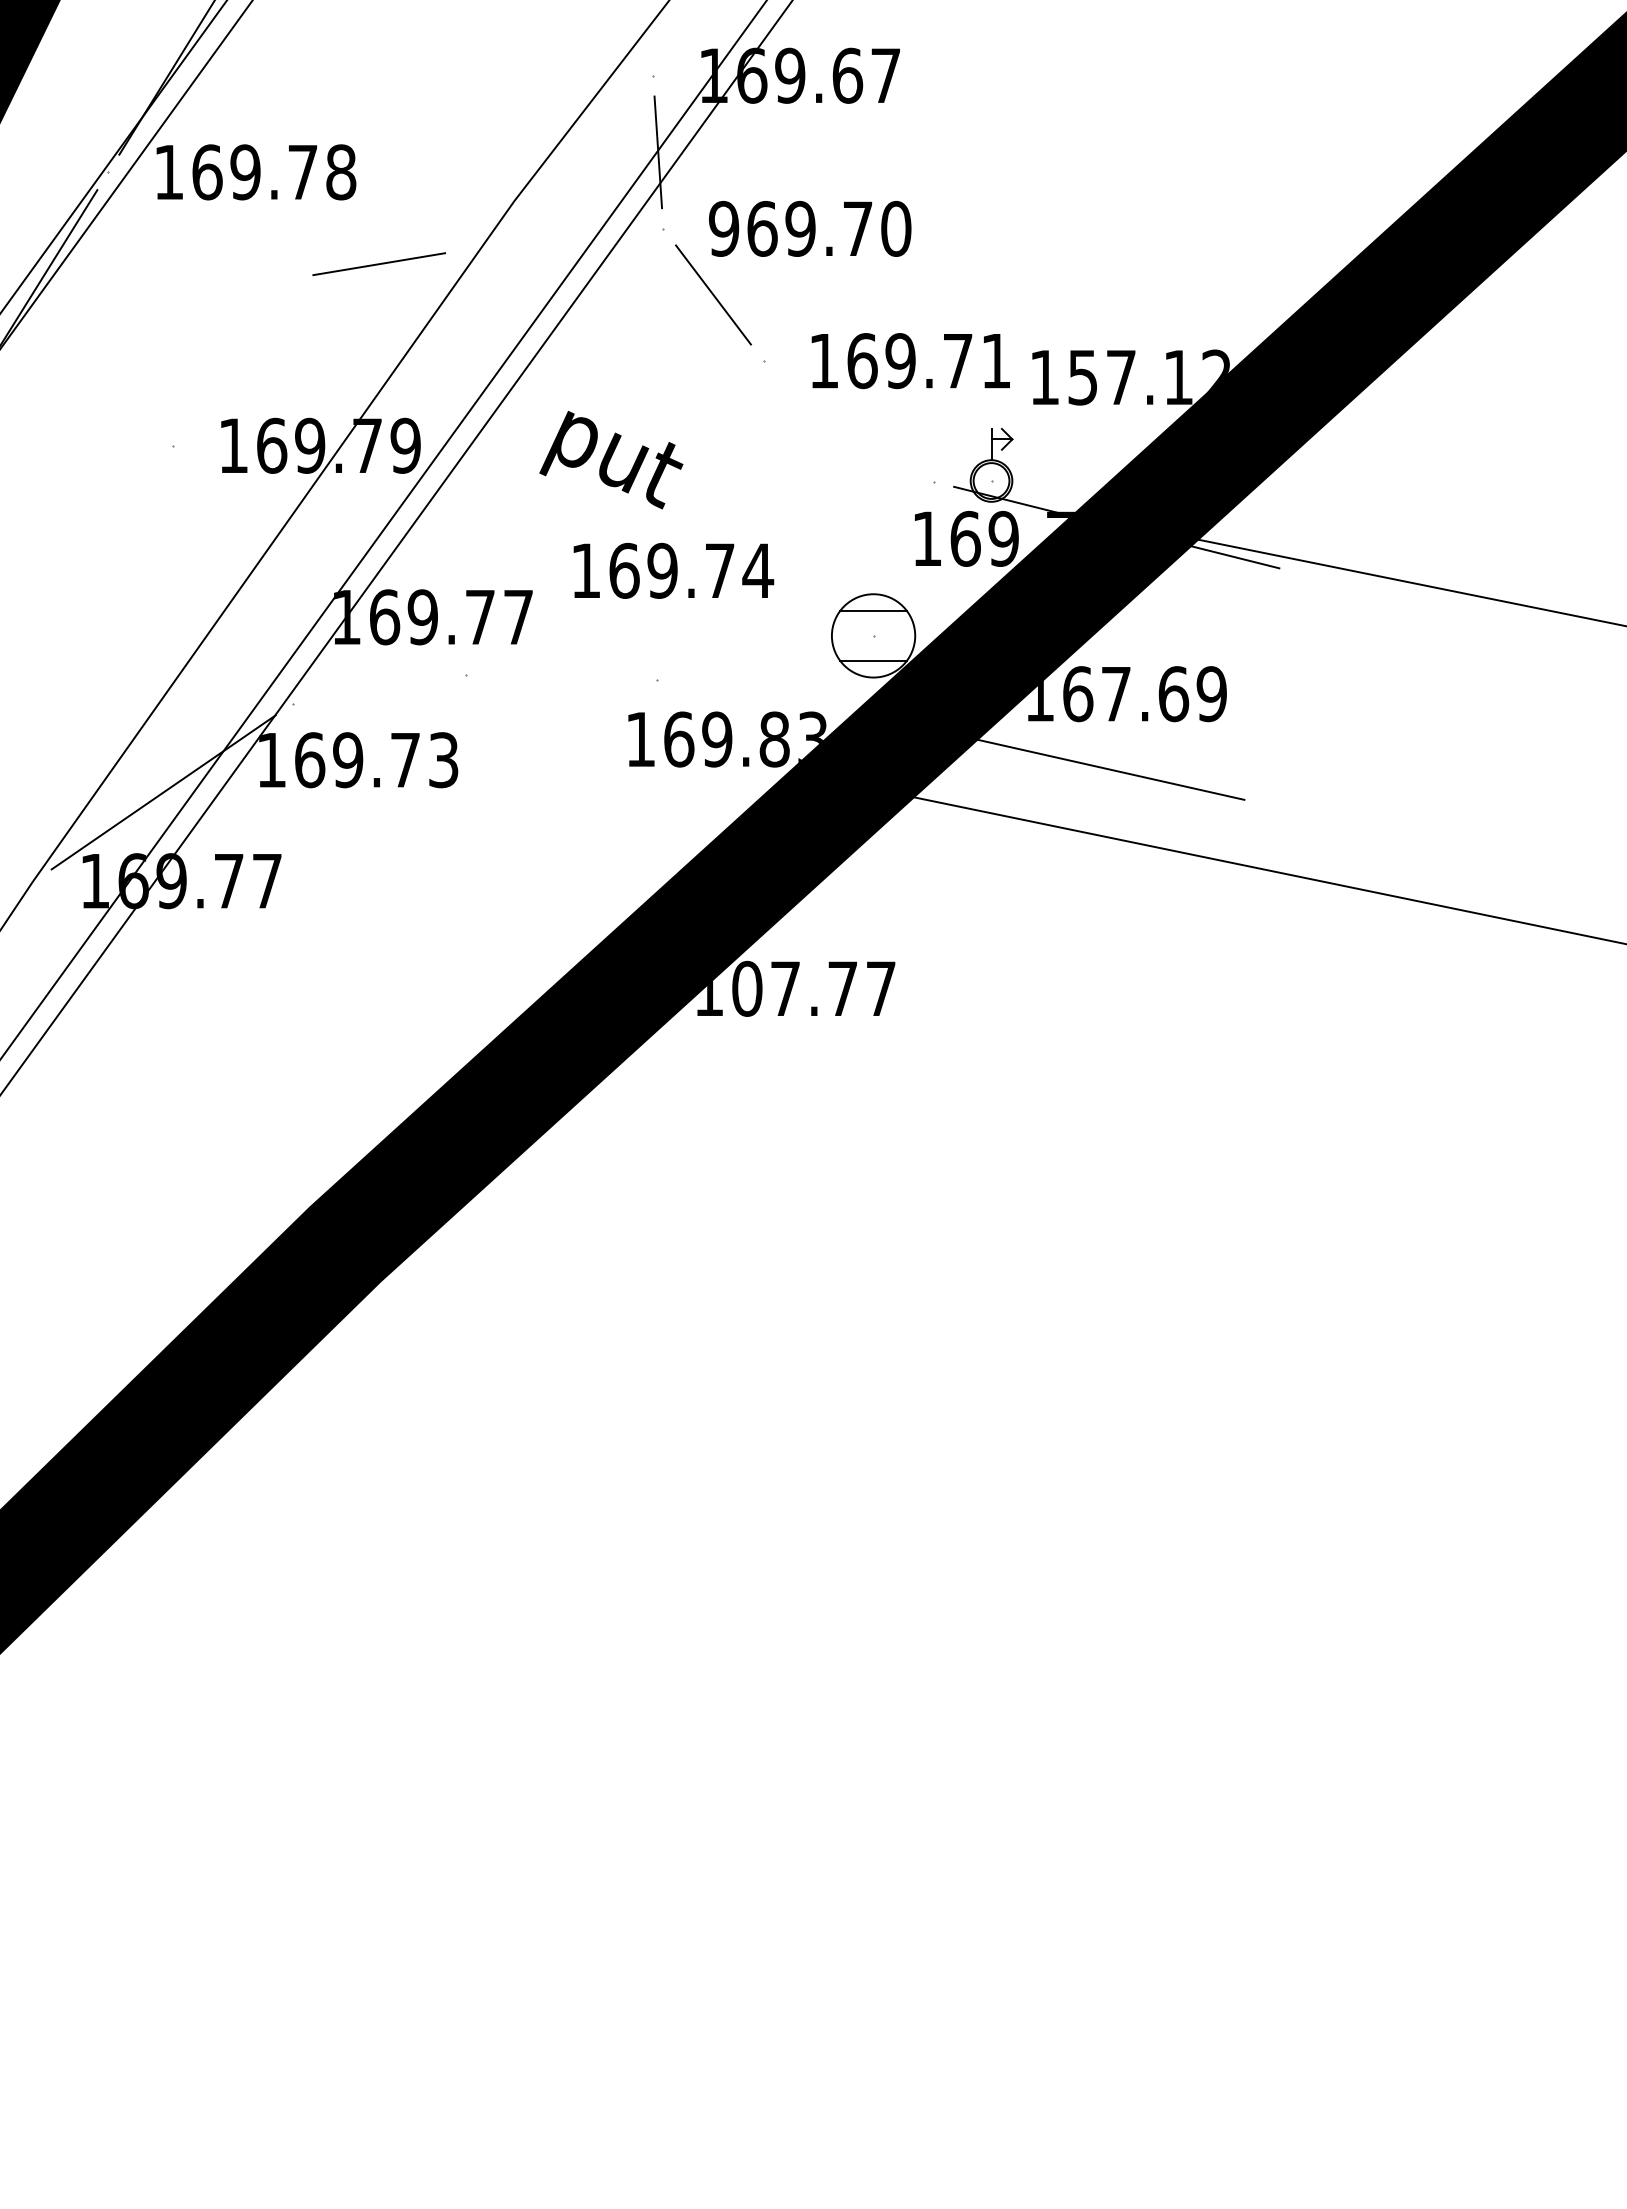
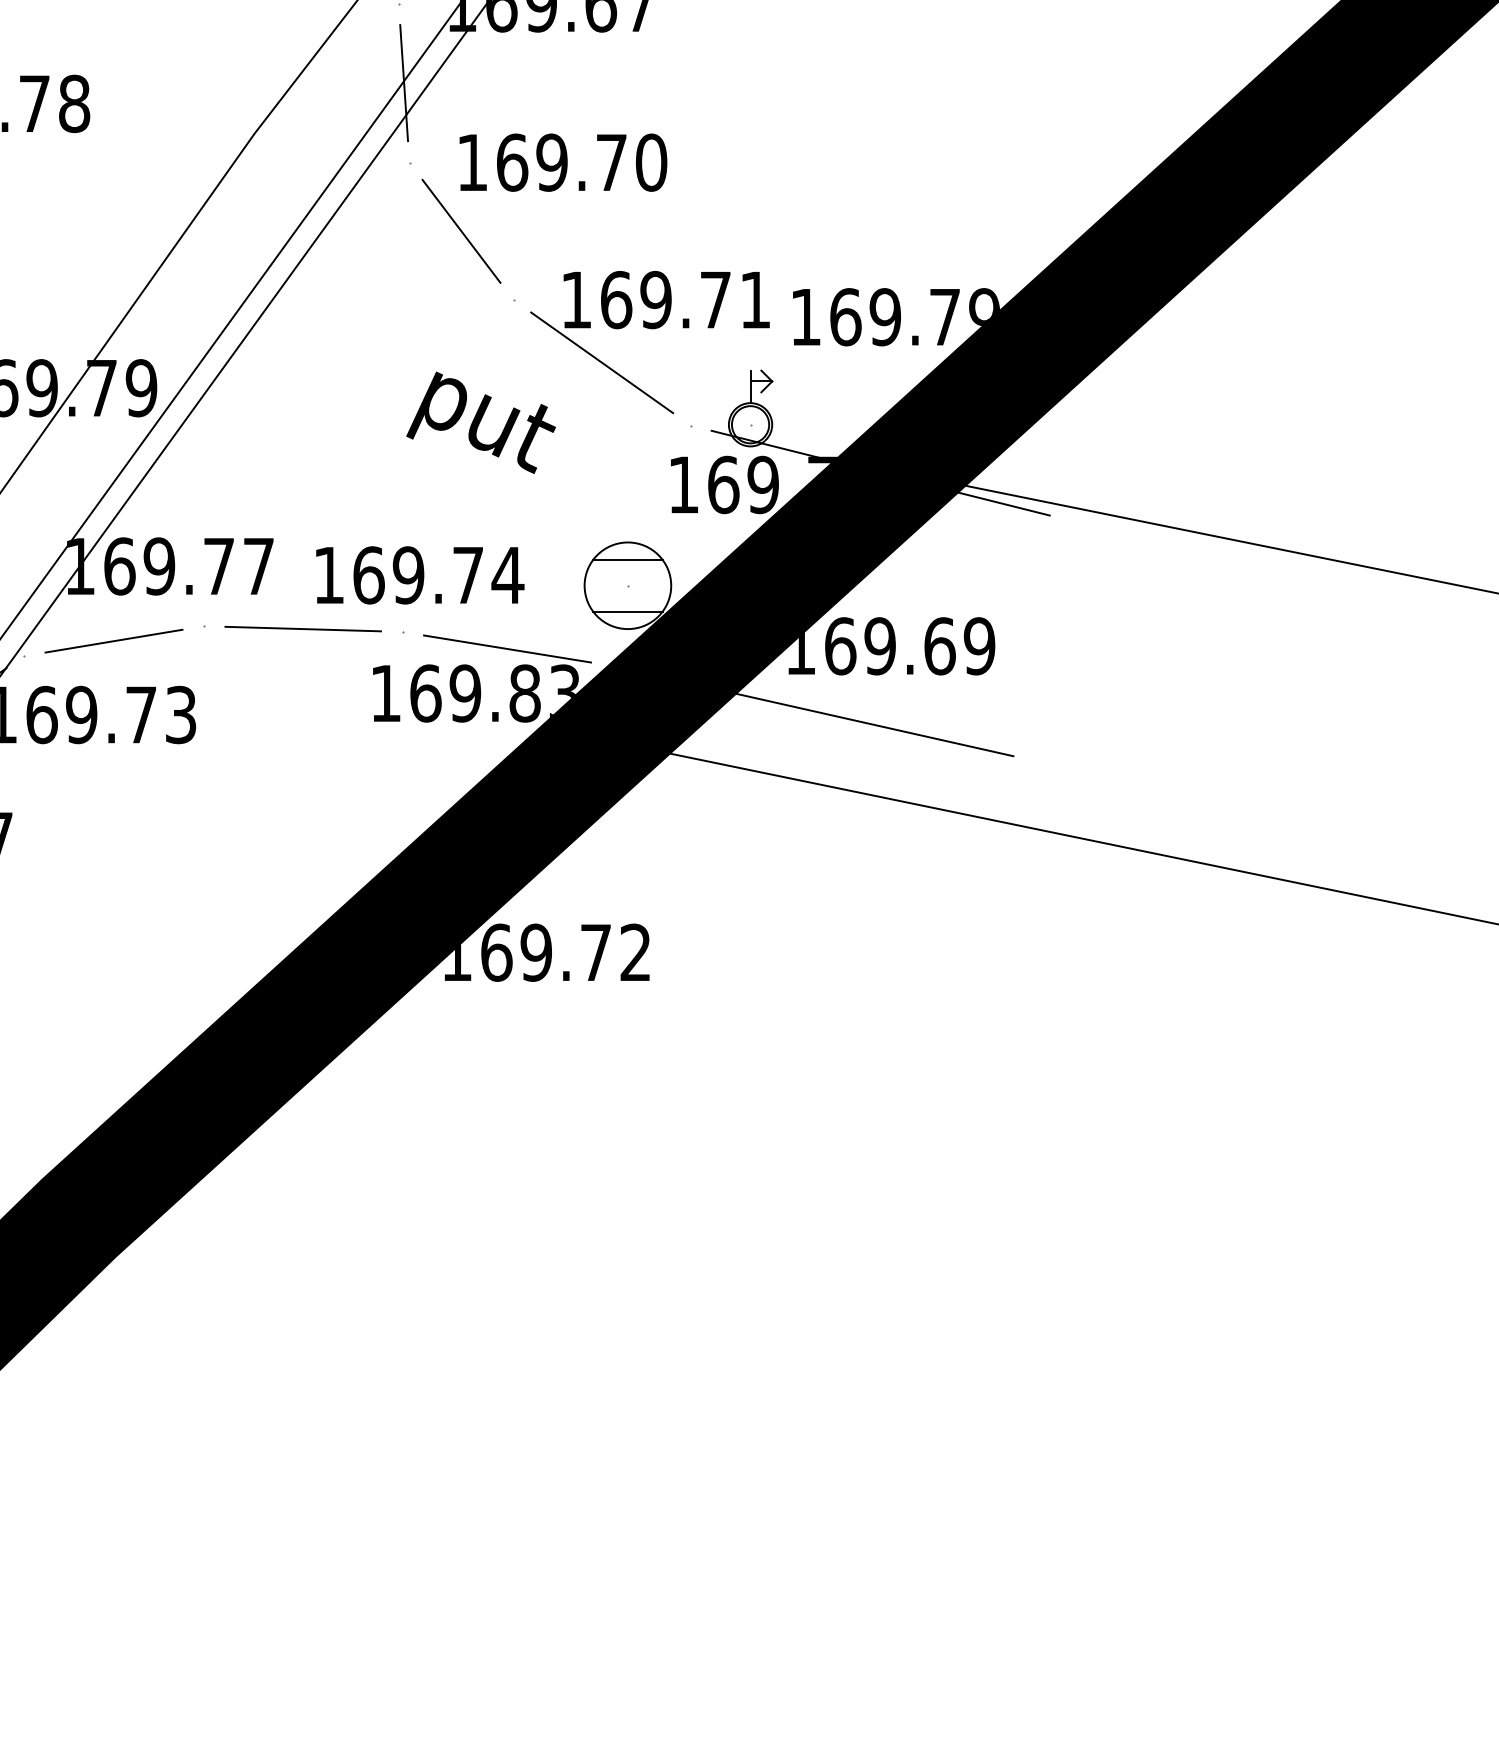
text: (724, 228) -> (472, 162), 969.70 -> 169.70
line: (379, 263) -> (114, 640), moved
text: (1149, 377) -> (914, 317), 157.12 -> 169.79
line: (848, 421) -> (601, 362), added
text: (611, 460) -> (481, 423), moved
text: (673, 570) -> (419, 574), moved
line: (561, 677) -> (303, 629), added
text: (1116, 694) -> (880, 646), 167.69 -> 169.69
line: (757, 696) -> (507, 648), added
text: (813, 988) -> (565, 952), 107.77 -> 169.72

